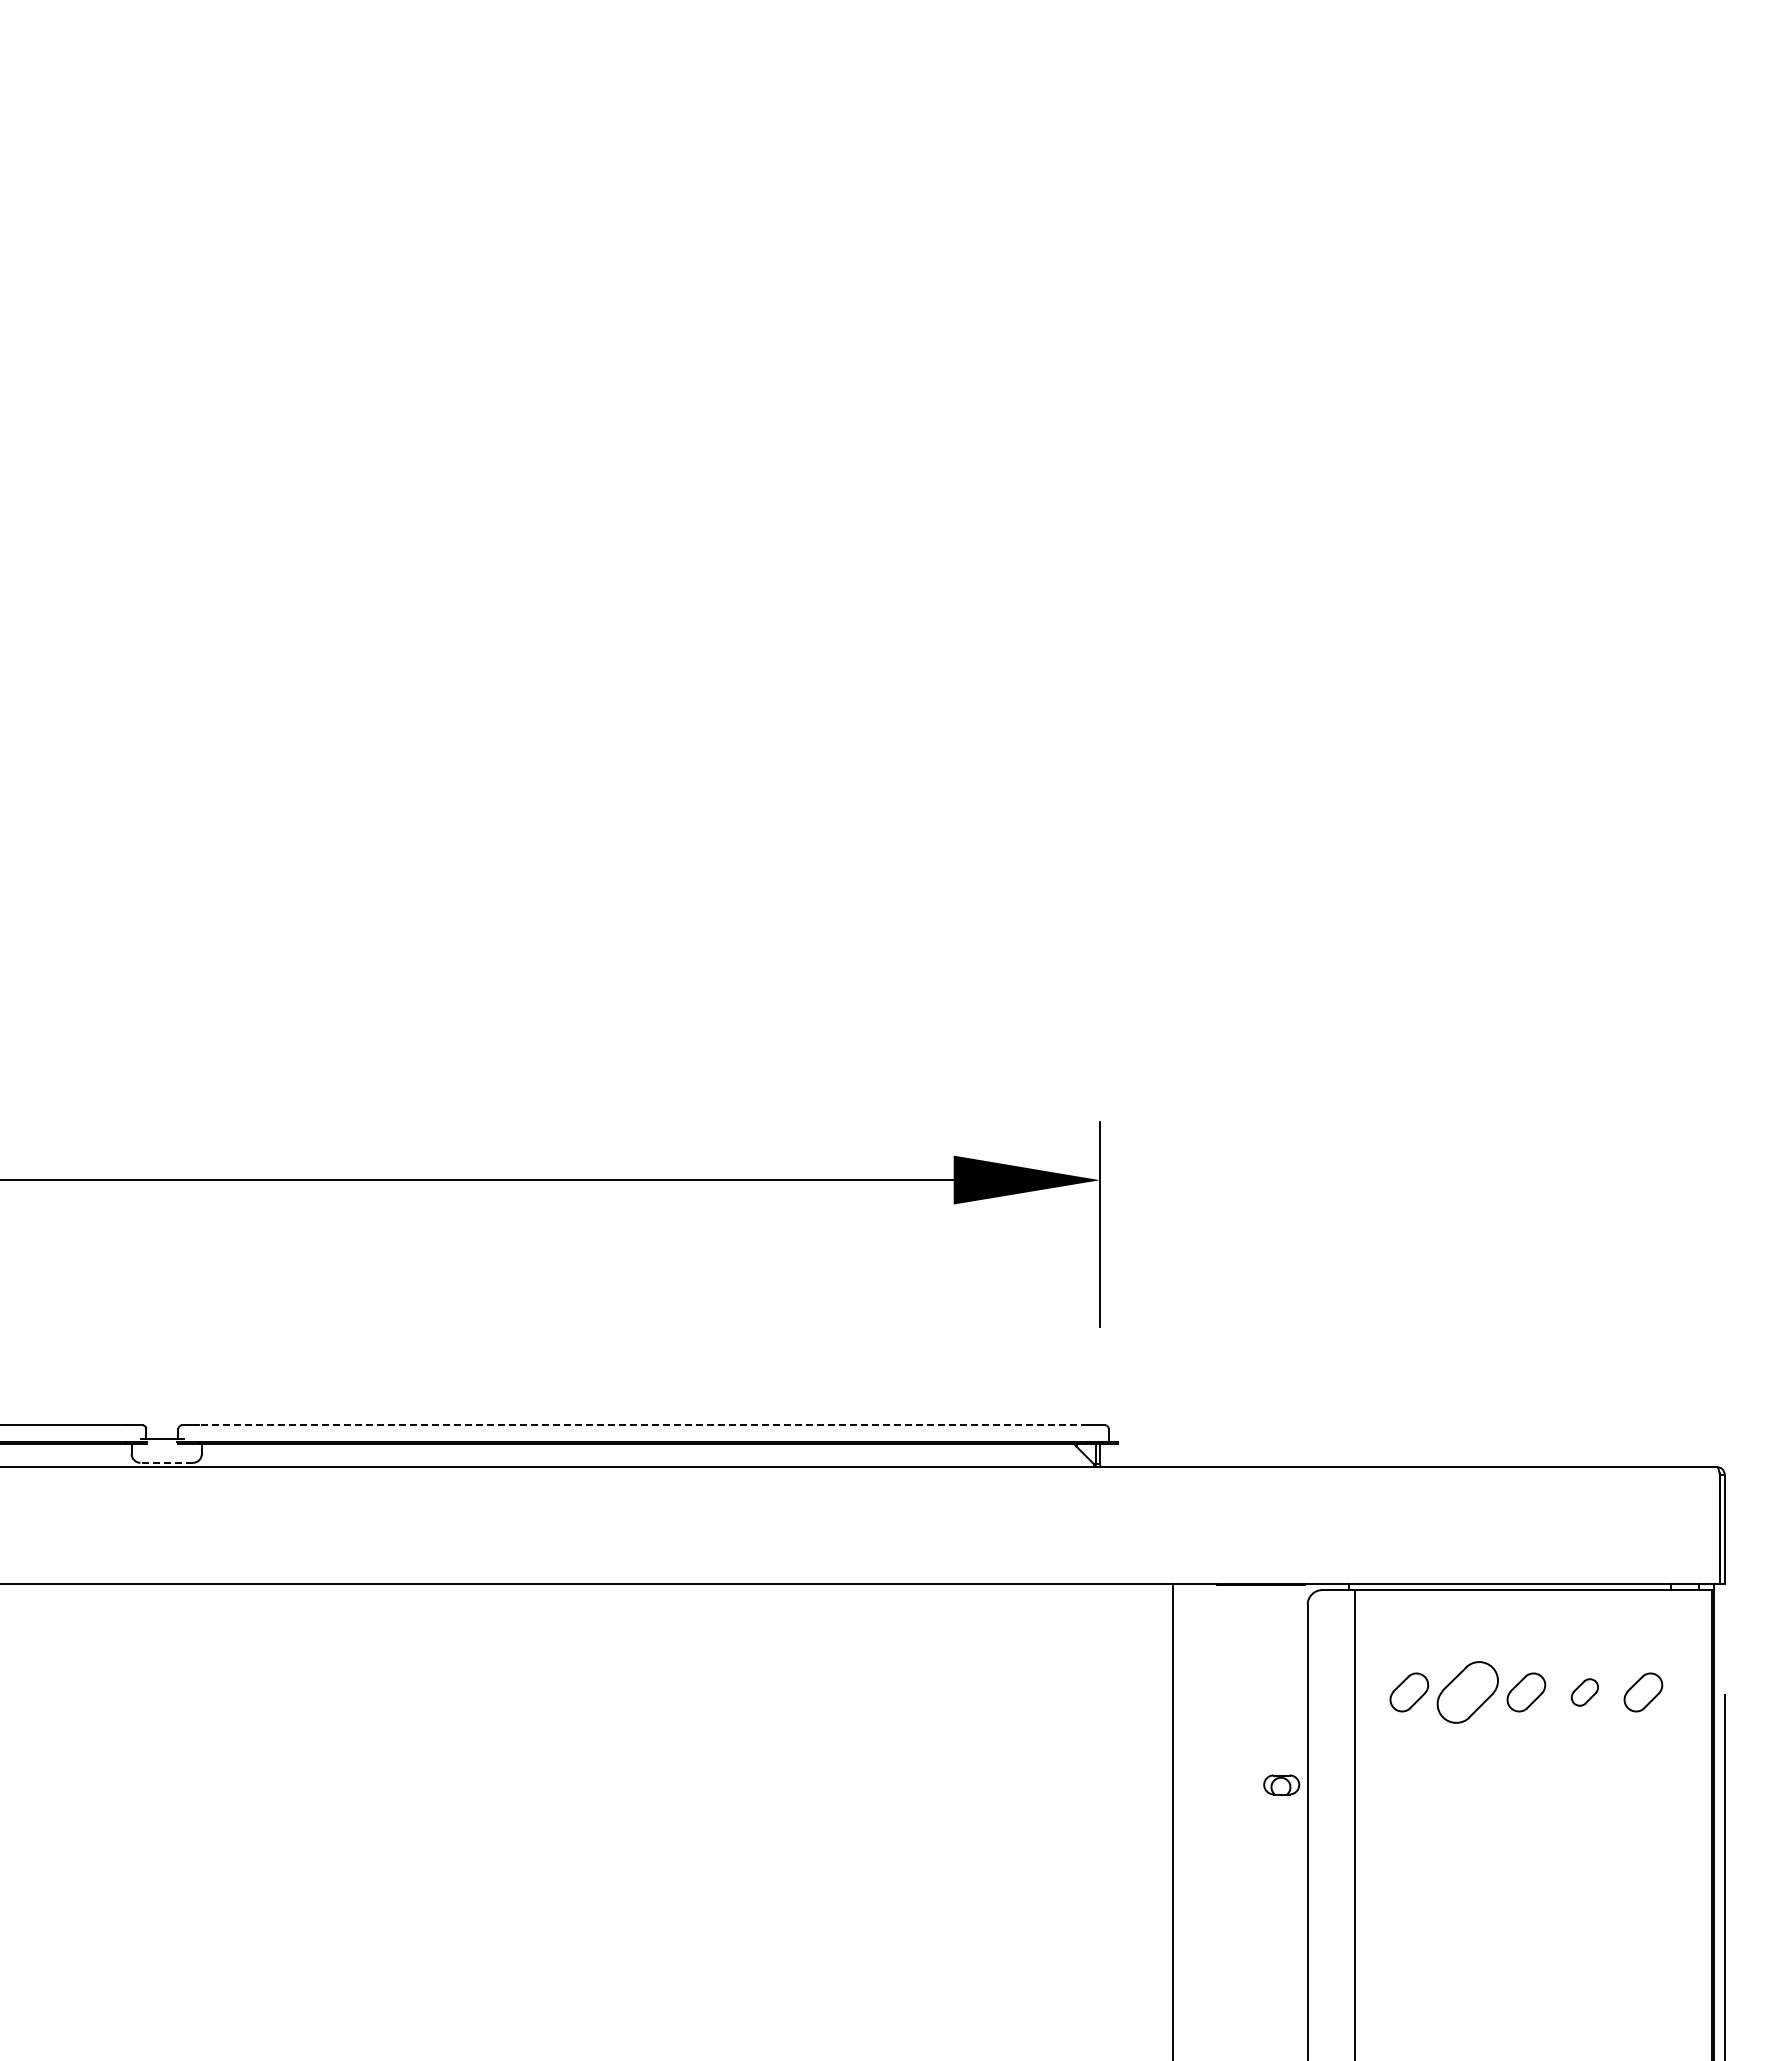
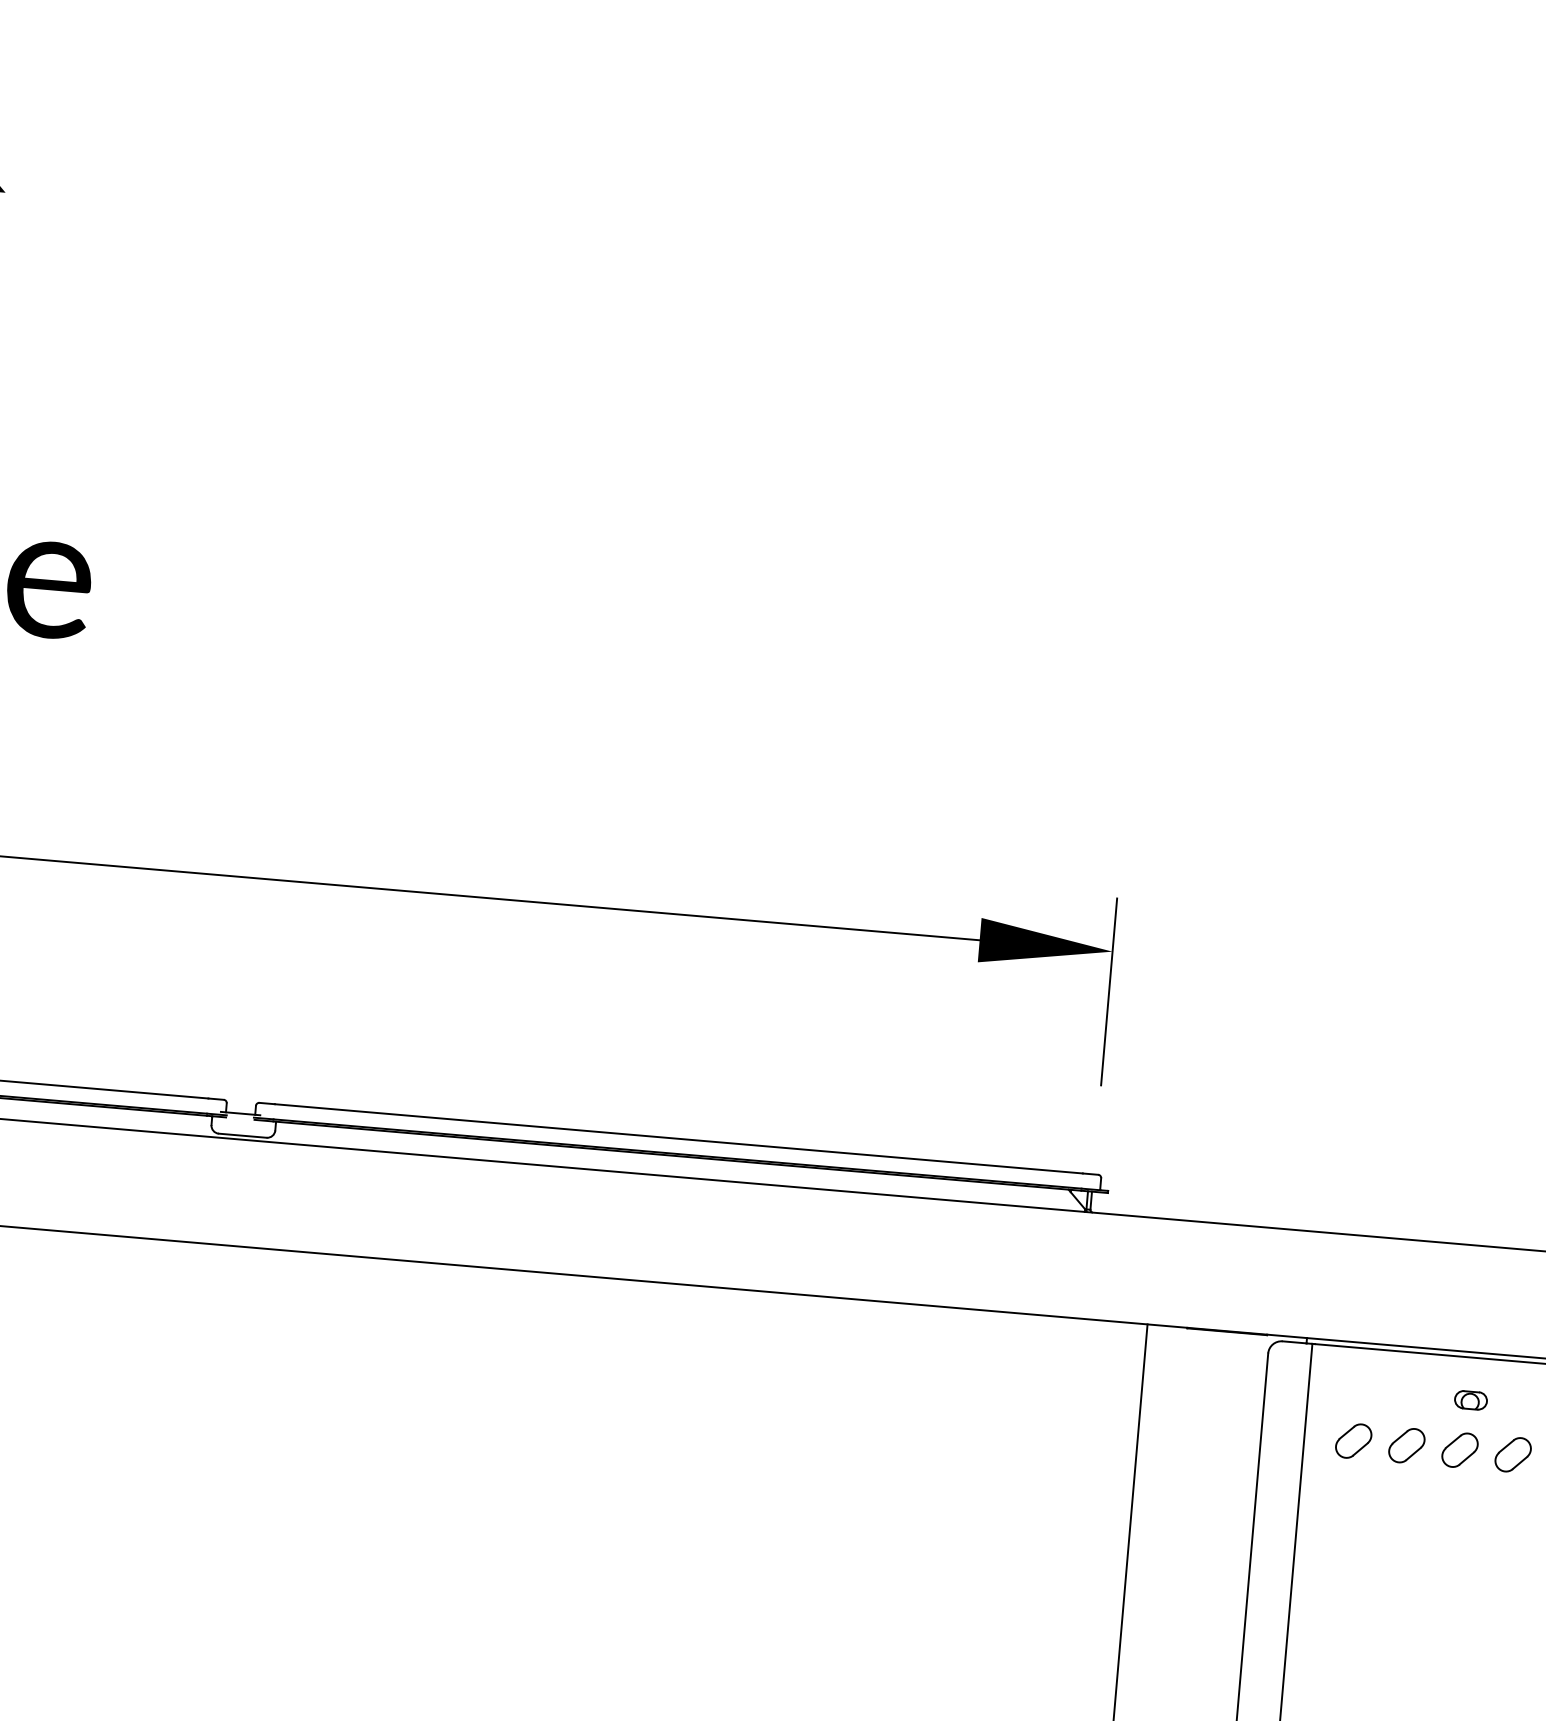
line: (643, 1425) -> (678, 1138), dashed -> solid
line: (166, 1462) -> (242, 1135), dashed -> solid
part: (1467, 1692) -> (1406, 1445), size x0.62
part: (1584, 1692) -> (1512, 1454), size x1.43
part: (1281, 1784) -> (1470, 1399), moved

